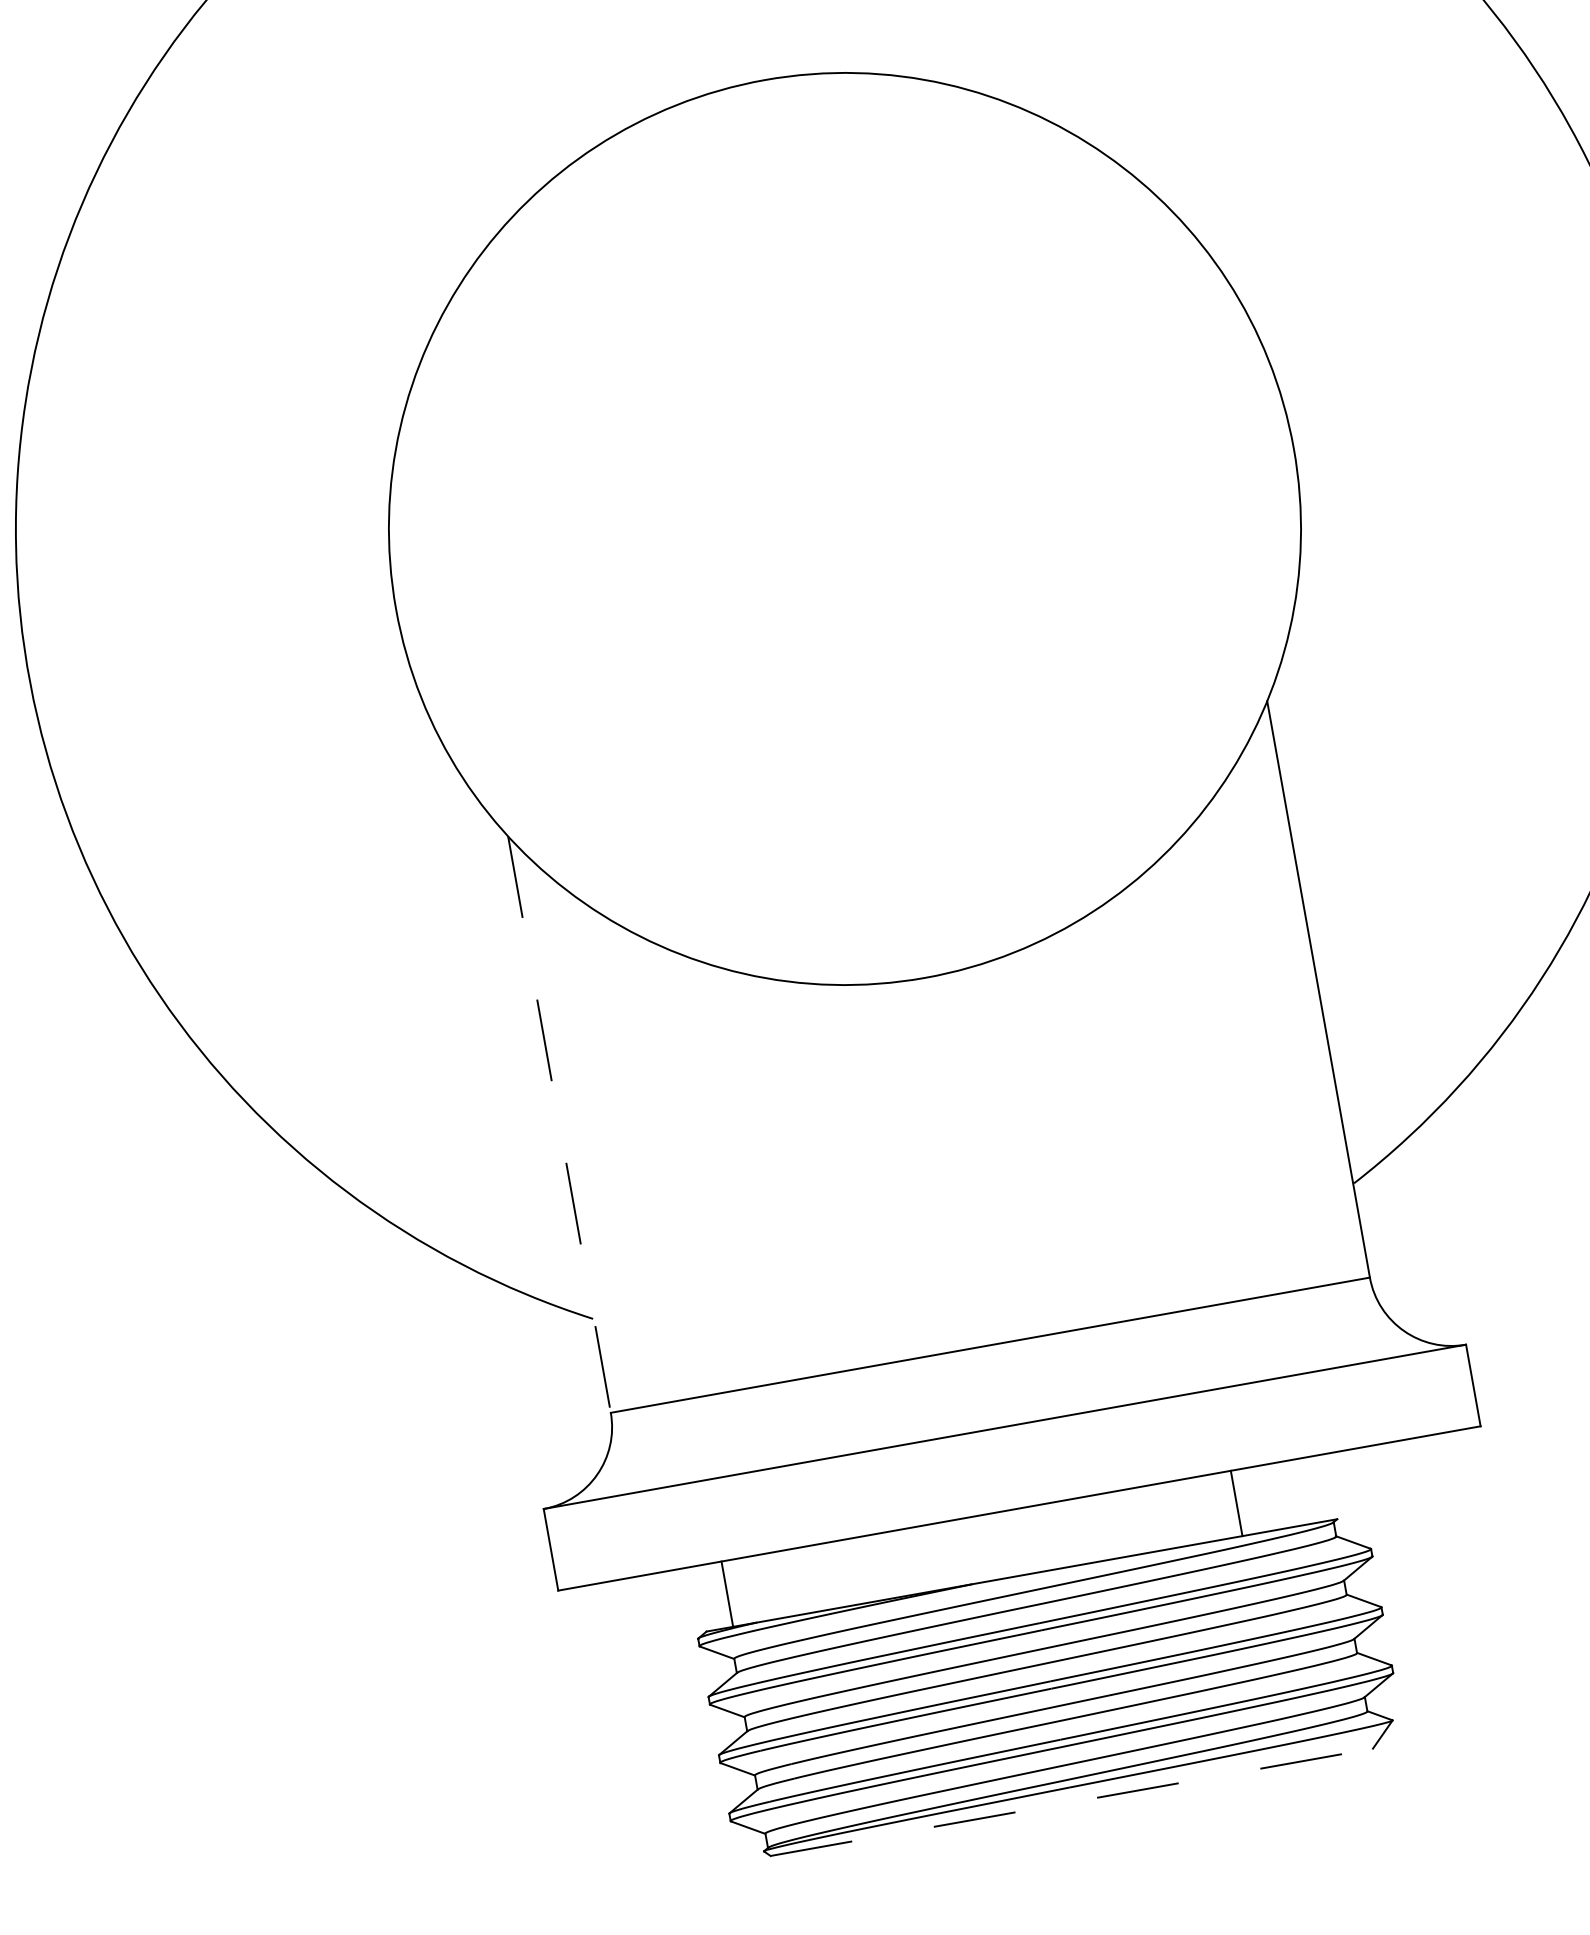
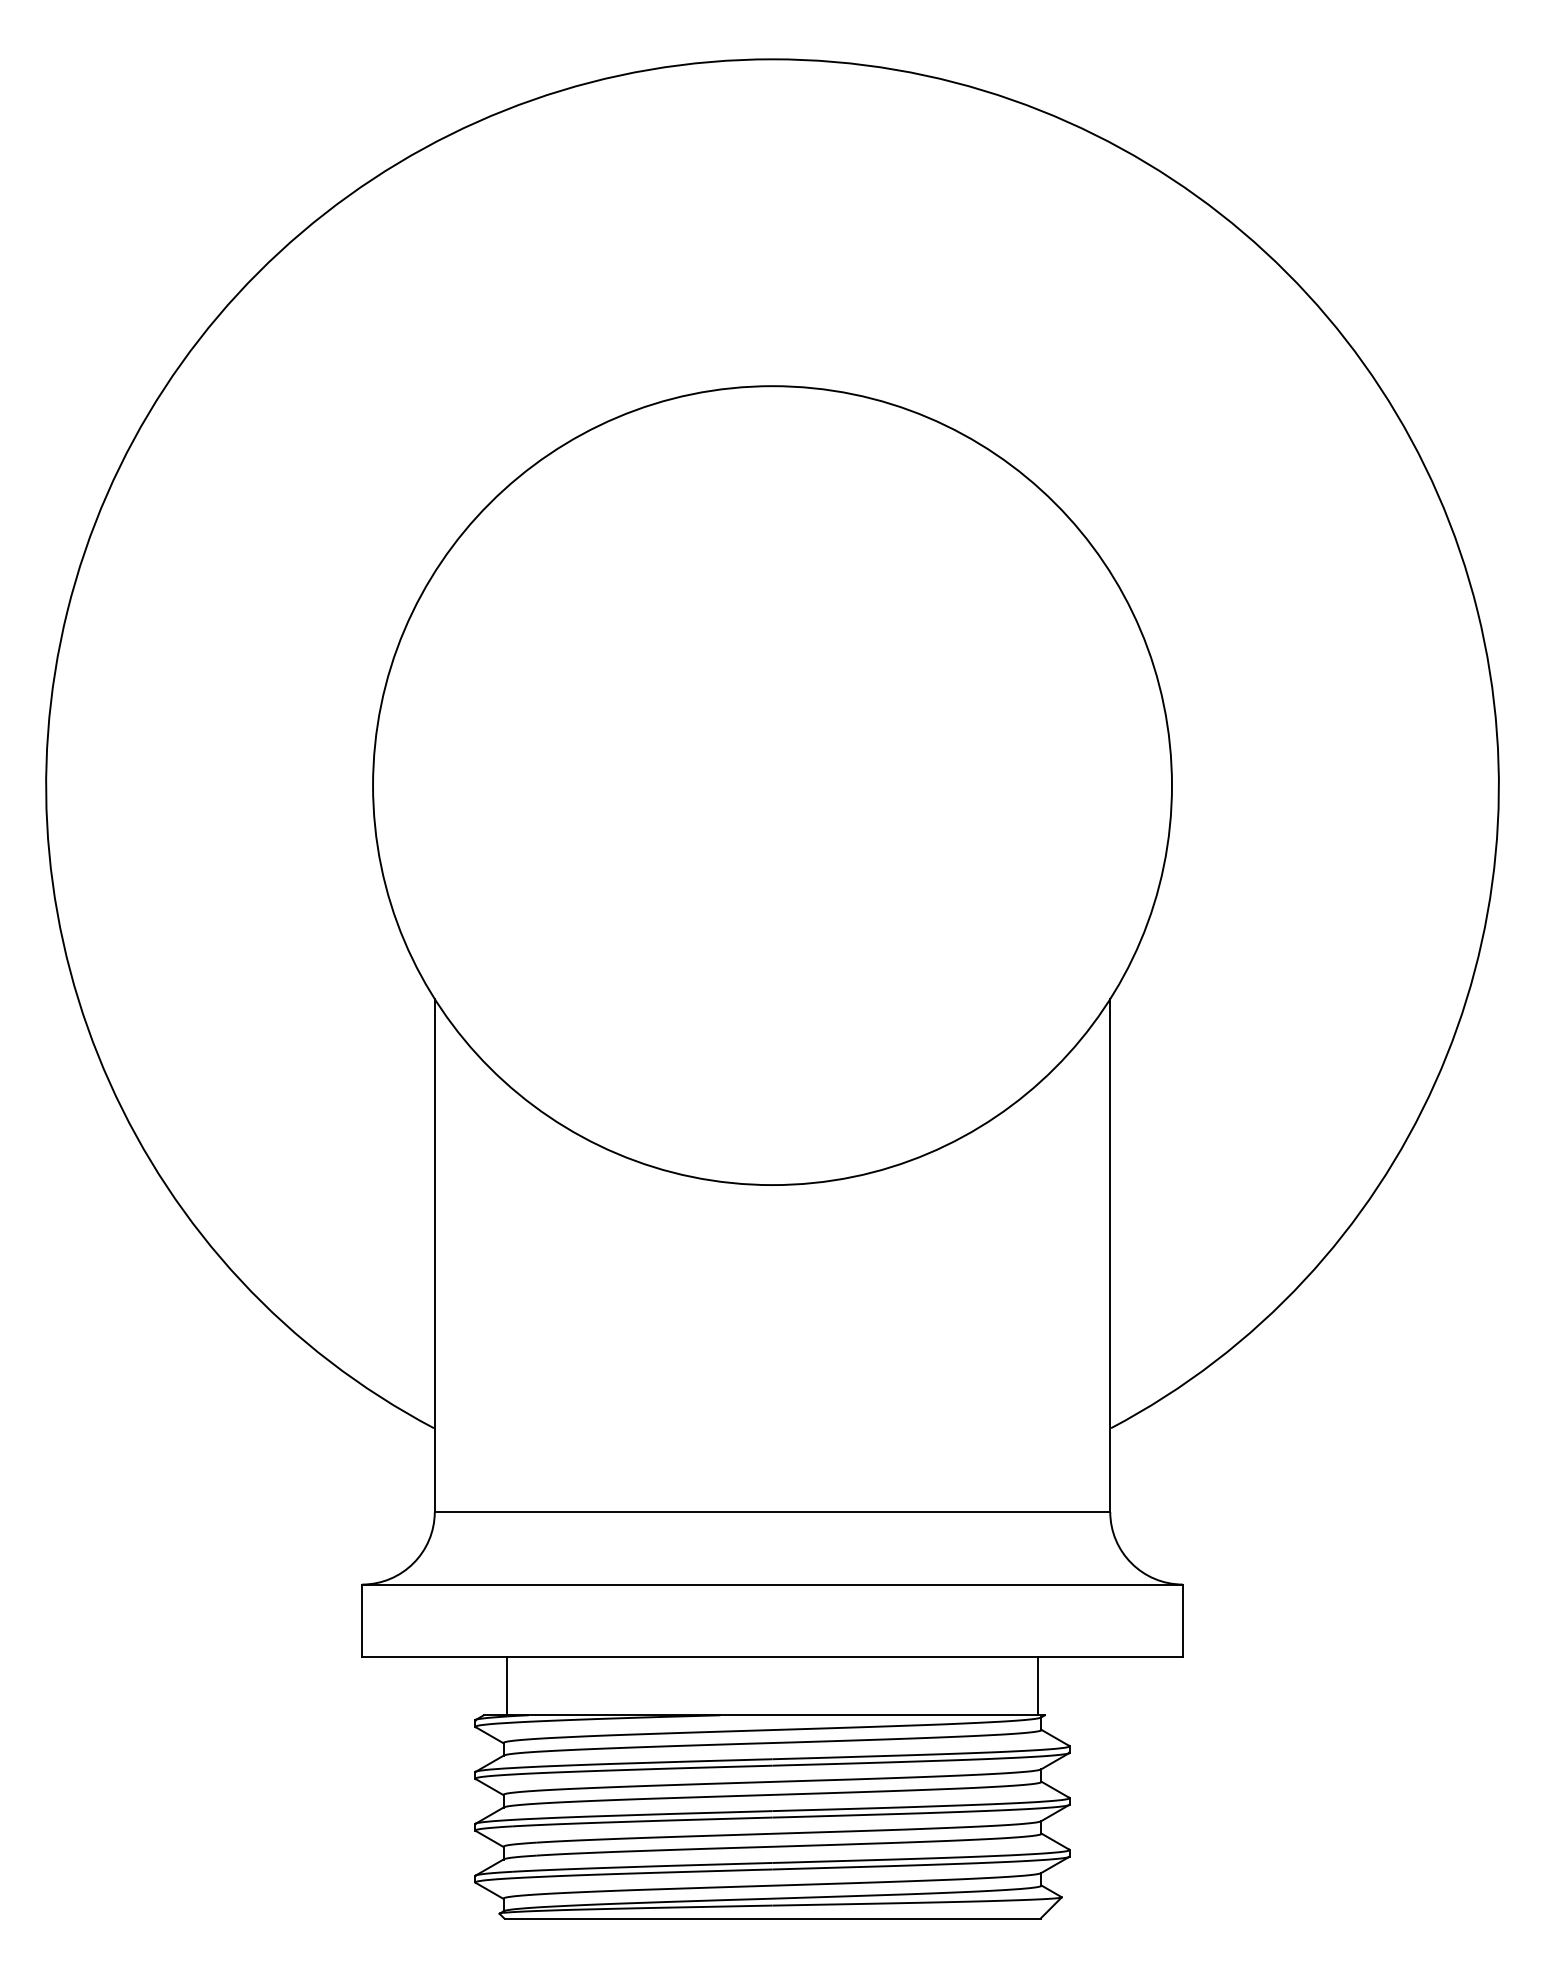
line: (559, 1124) -> (434, 1255), dashed -> solid
line: (1236, 1503) -> (1037, 1686), moved
line: (1072, 1801) -> (773, 1918), dashed -> solid

